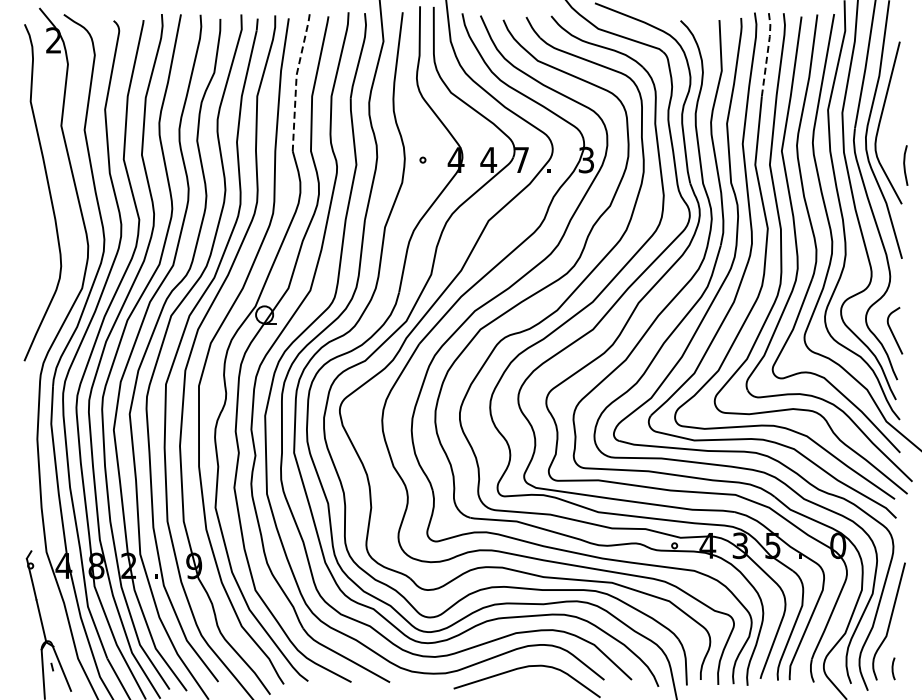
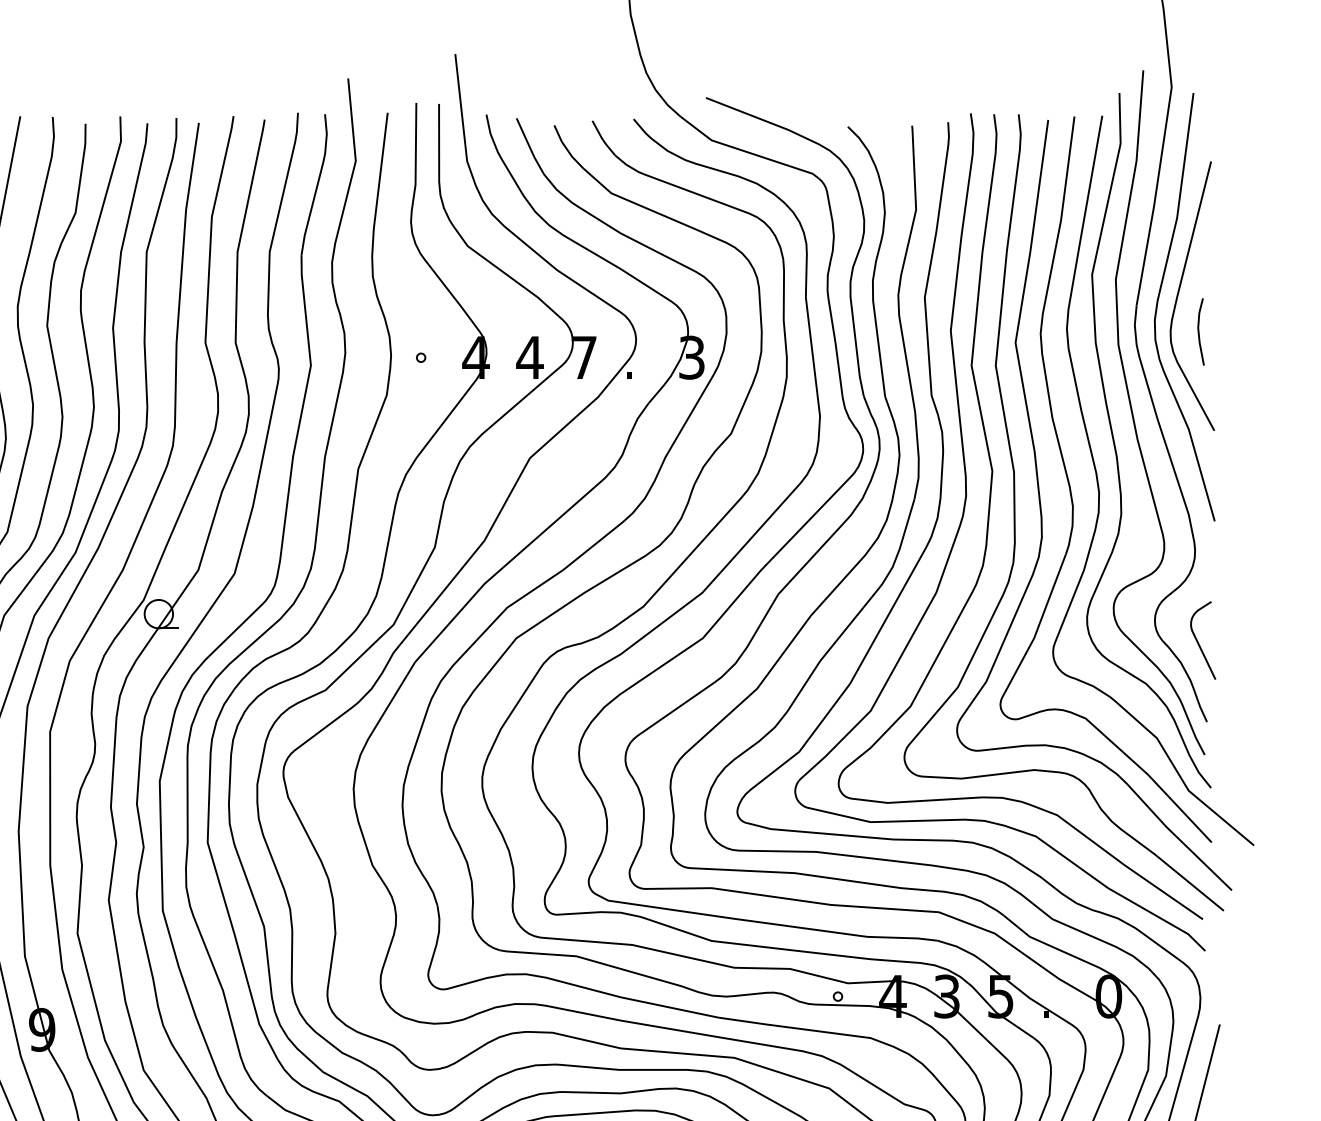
line: (767, 54) -> (991, 182), dashed -> solid
line: (296, 80) -> (211, 225), dashed -> solid
line: (905, 165) -> (1200, 331), moved

